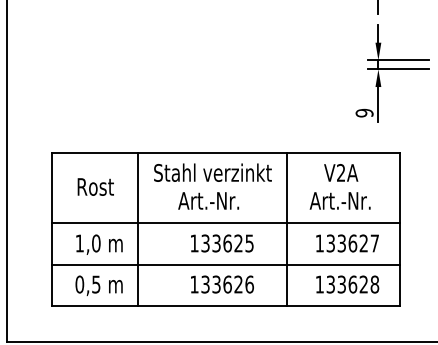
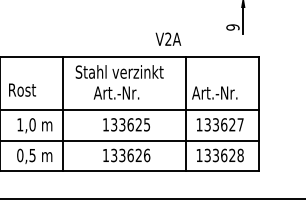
text: (341, 172) -> (168, 38), moved
text: (95, 186) -> (22, 89), moved
line: (286, 228) -> (185, 113), moved

